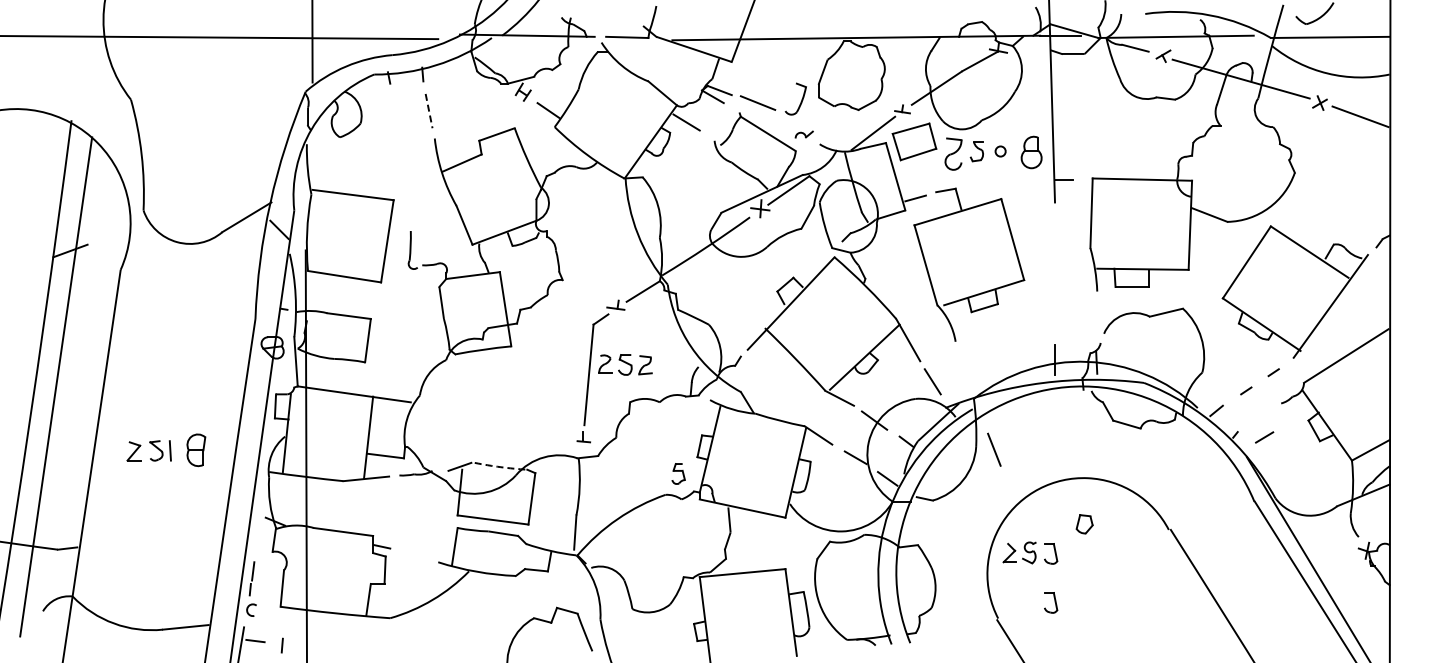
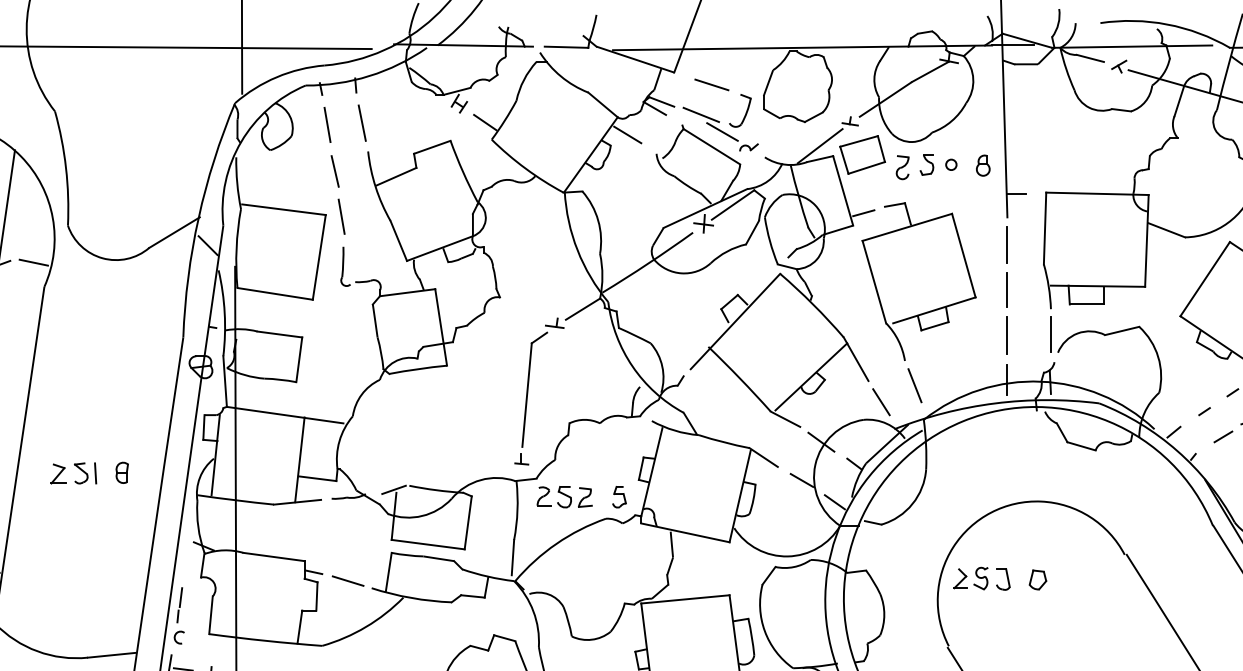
line: (768, 73) -> (712, 84), added
line: (429, 111) -> (362, 123), dashed -> solid
line: (395, 112) -> (327, 124), added
line: (778, 119) -> (722, 131), added
part: (1031, 151) -> (983, 164), size x0.62
part: (952, 154) -> (901, 167), size x0.71
line: (402, 157) -> (334, 171), added
line: (408, 201) -> (341, 216), added
line: (1055, 229) -> (1007, 245), added
line: (110, 246) -> (33, 262), added
line: (1054, 272) -> (1006, 289), added
line: (1097, 315) -> (1051, 333), added
line: (1055, 316) -> (1007, 334), added
part: (625, 364) -> (564, 496), moved
line: (1264, 437) -> (1223, 436), moved
line: (994, 449) -> (915, 385), moved
part: (195, 450) -> (121, 473), size x0.62
arc: (500, 467) -> (435, 490), dashed -> solid
part: (1084, 524) -> (1037, 580), moved
line: (415, 554) -> (348, 580), added
part: (1051, 602) -> (1003, 629), removed

